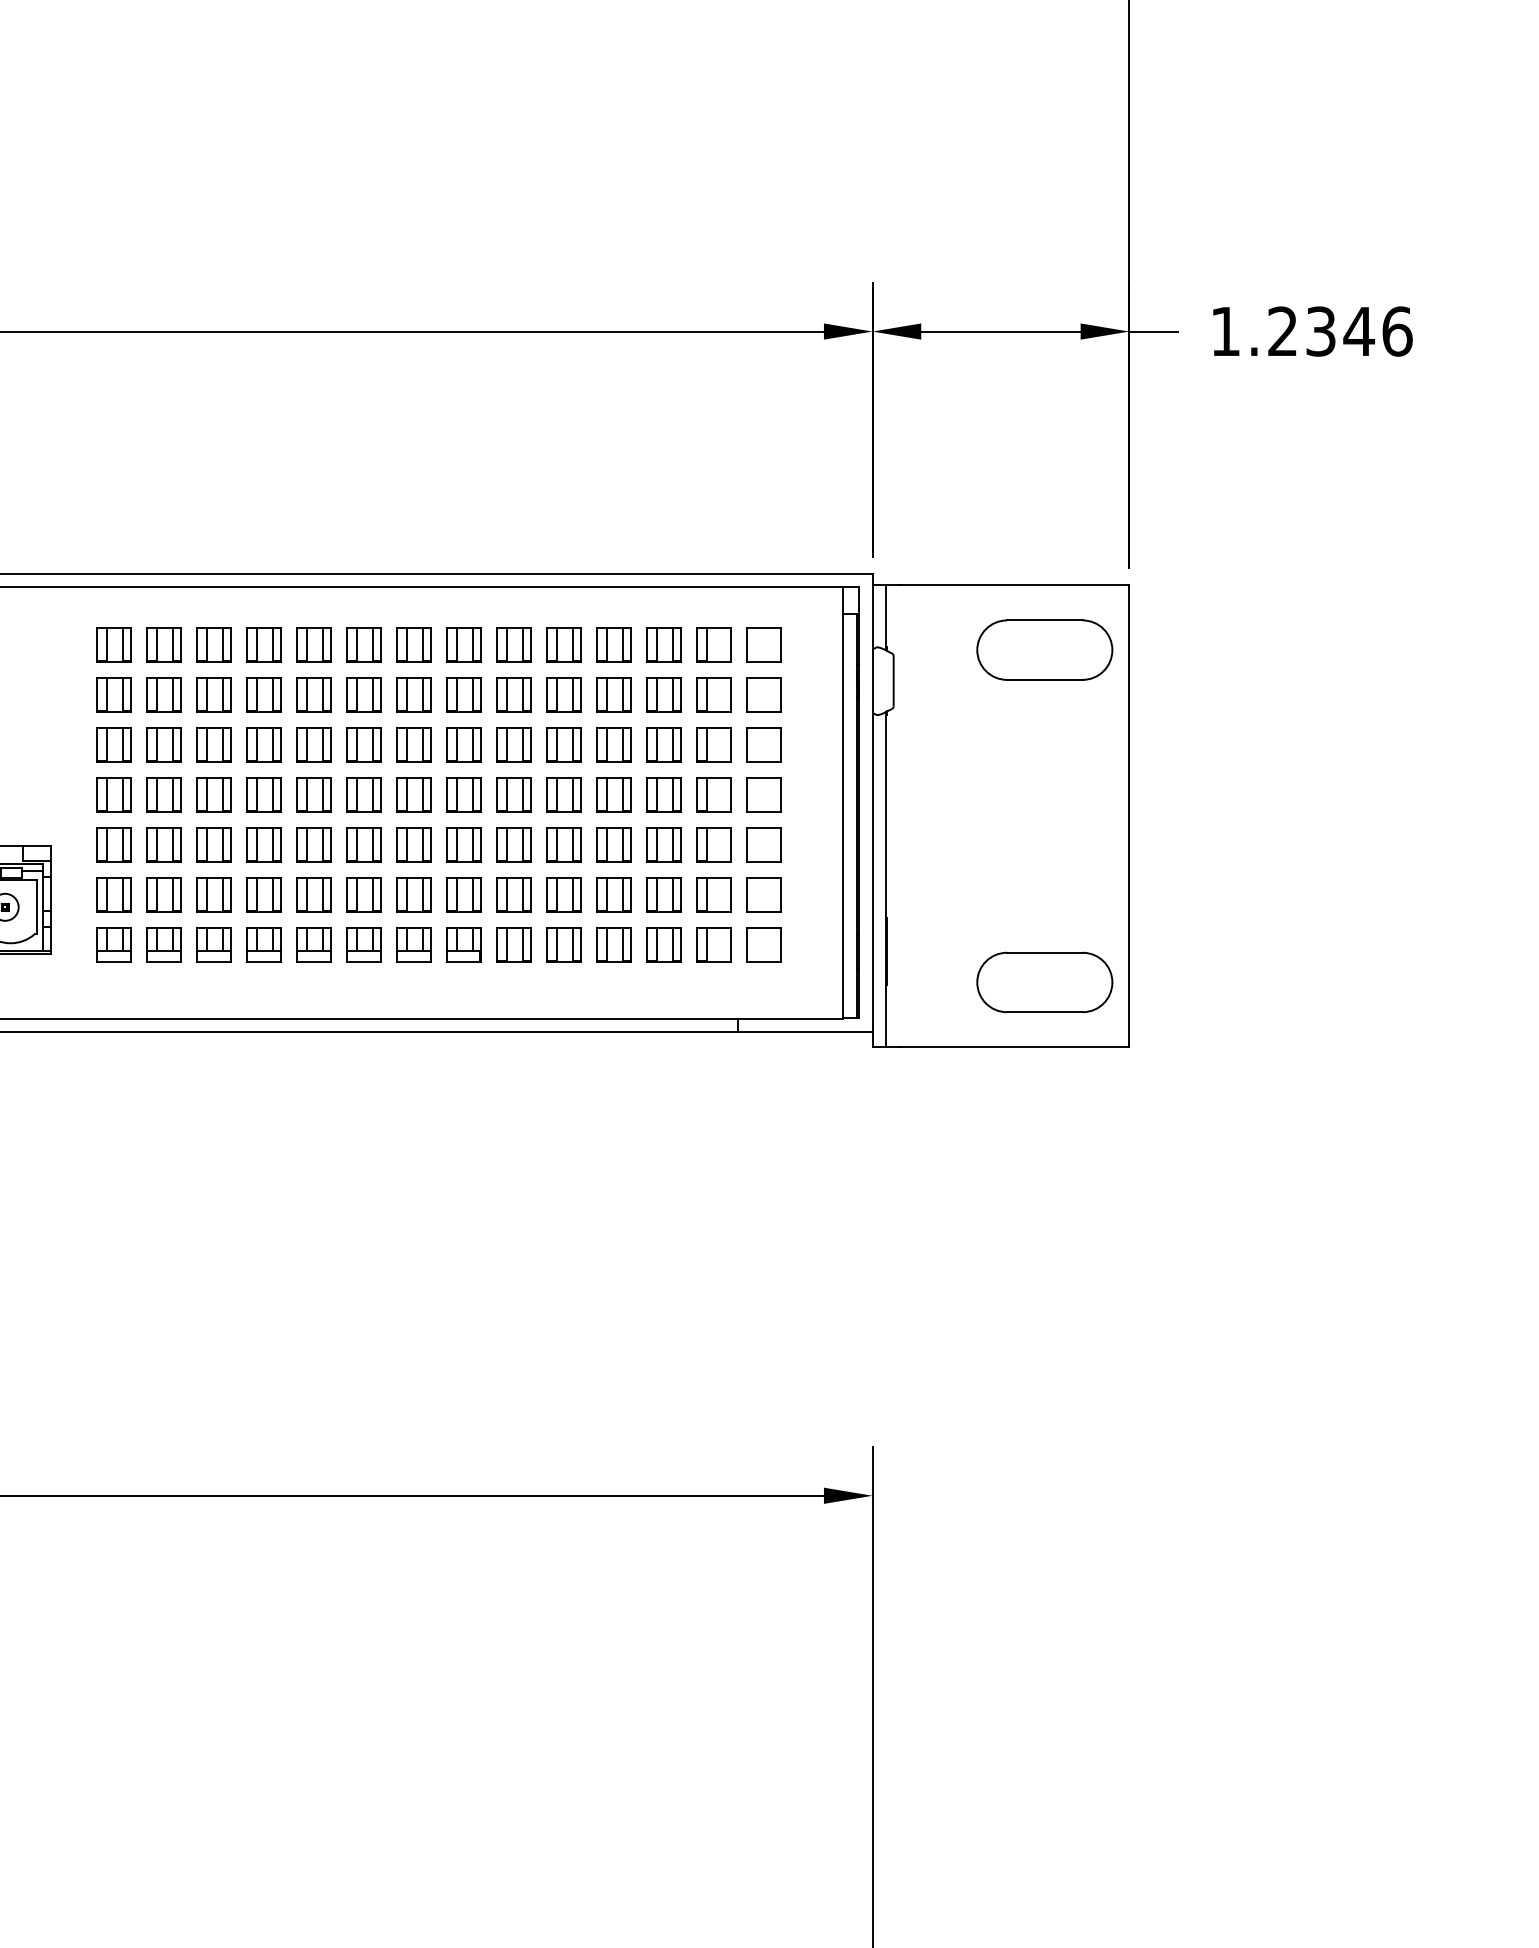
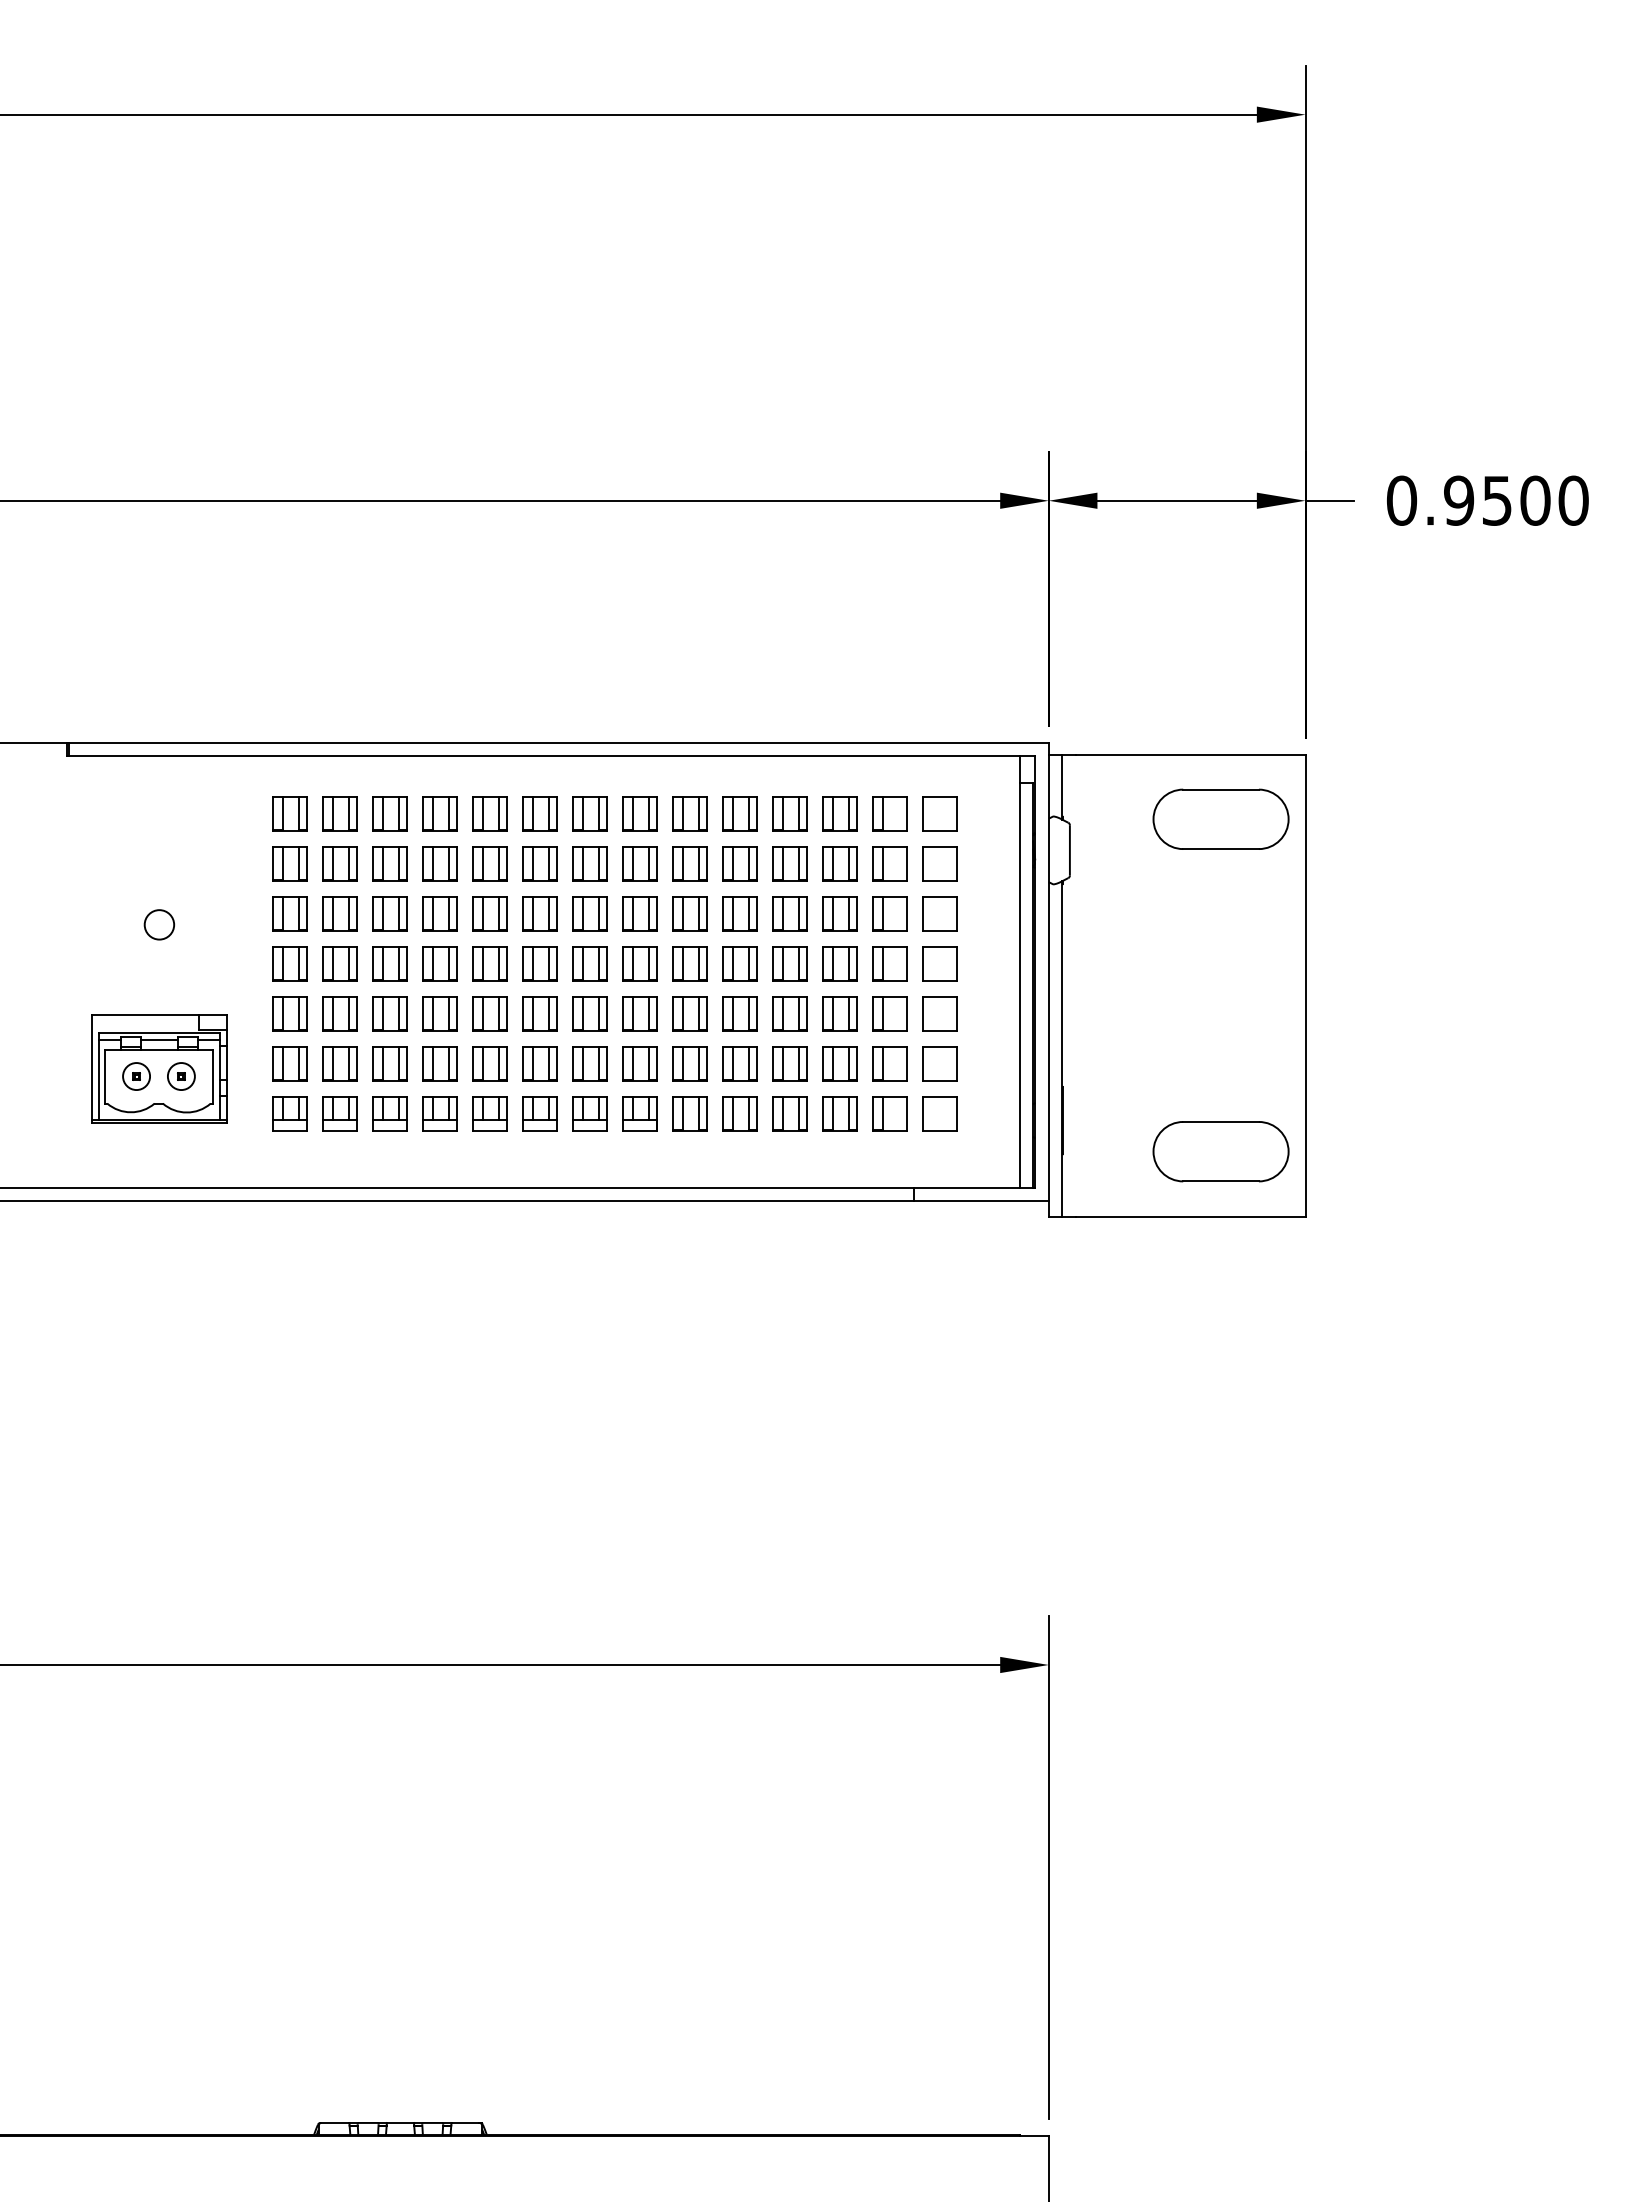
text: (1311, 331) -> (1487, 500), 1.2346 -> 0.9500

